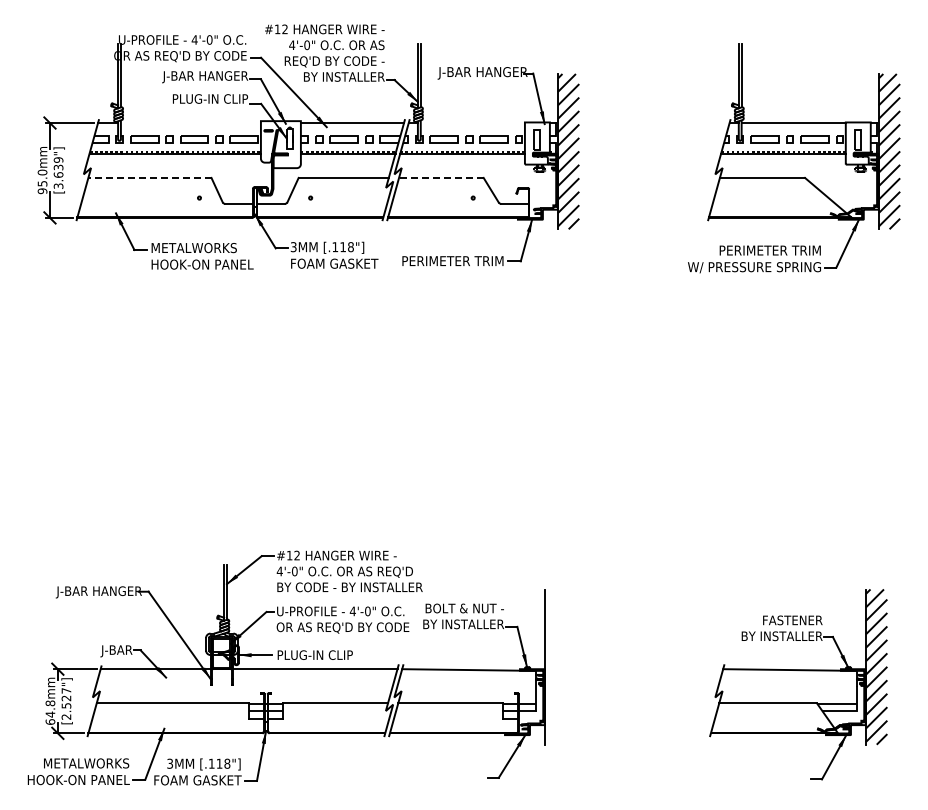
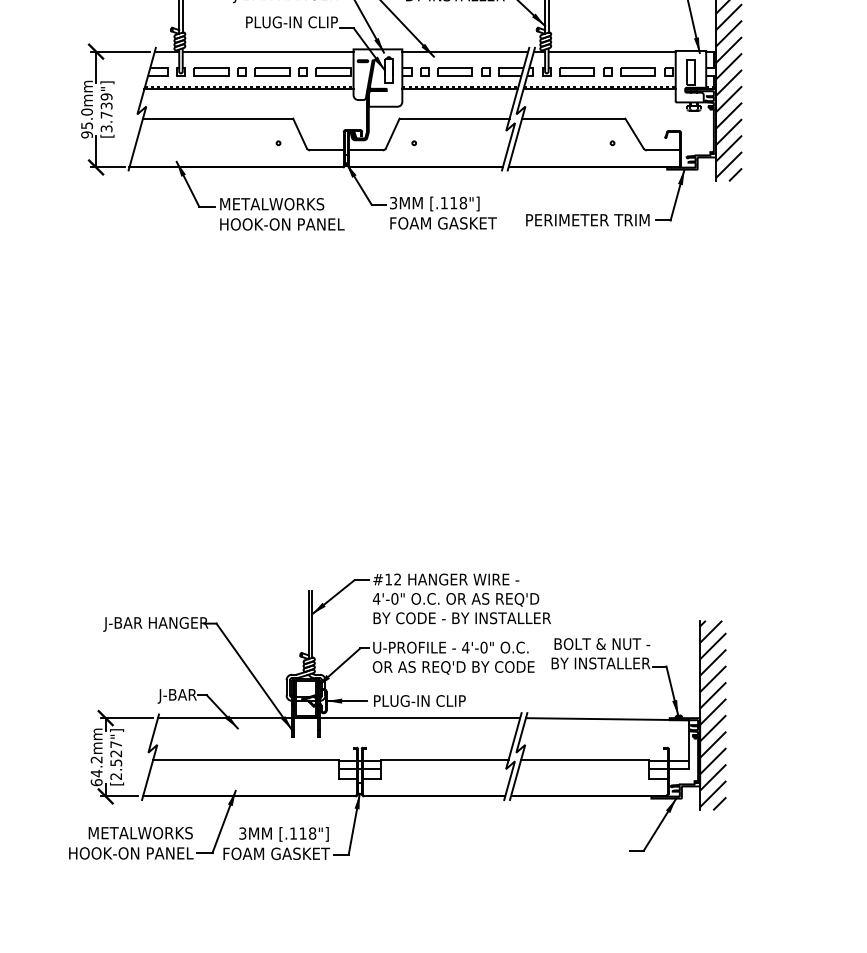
line: (190, 123) -> (267, 52), added
line: (472, 123) -> (611, 52), added
text: (58, 174) -> (106, 114), [3.639"] -> [3.739"]
line: (149, 177) -> (217, 118), dashed -> solid
line: (440, 177) -> (572, 118), dashed -> solid
hatch: (555, 666) -> (713, 714), added
text: (50, 703) -> (96, 760), 64.8mm -> 64.2mm

